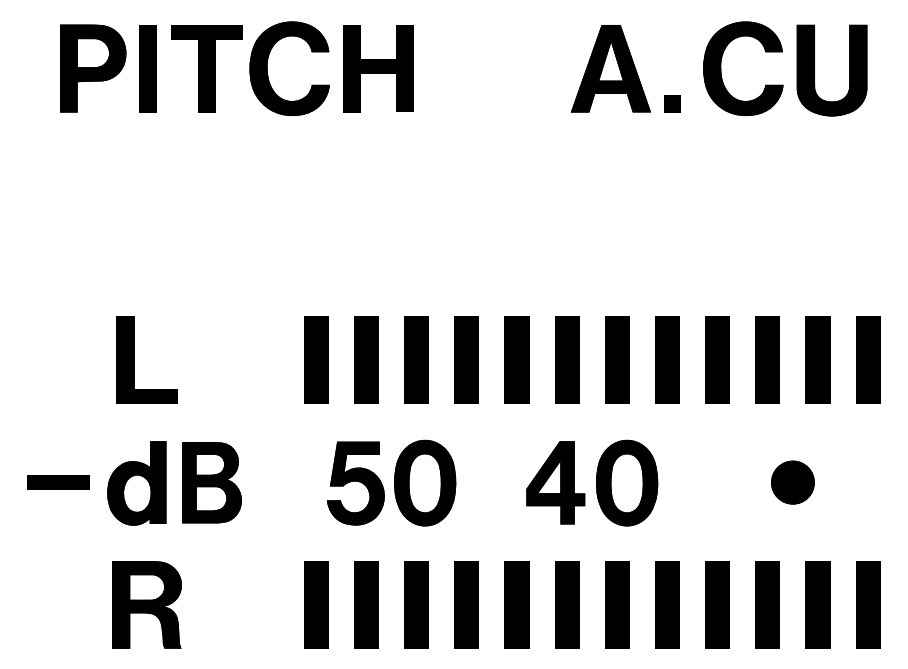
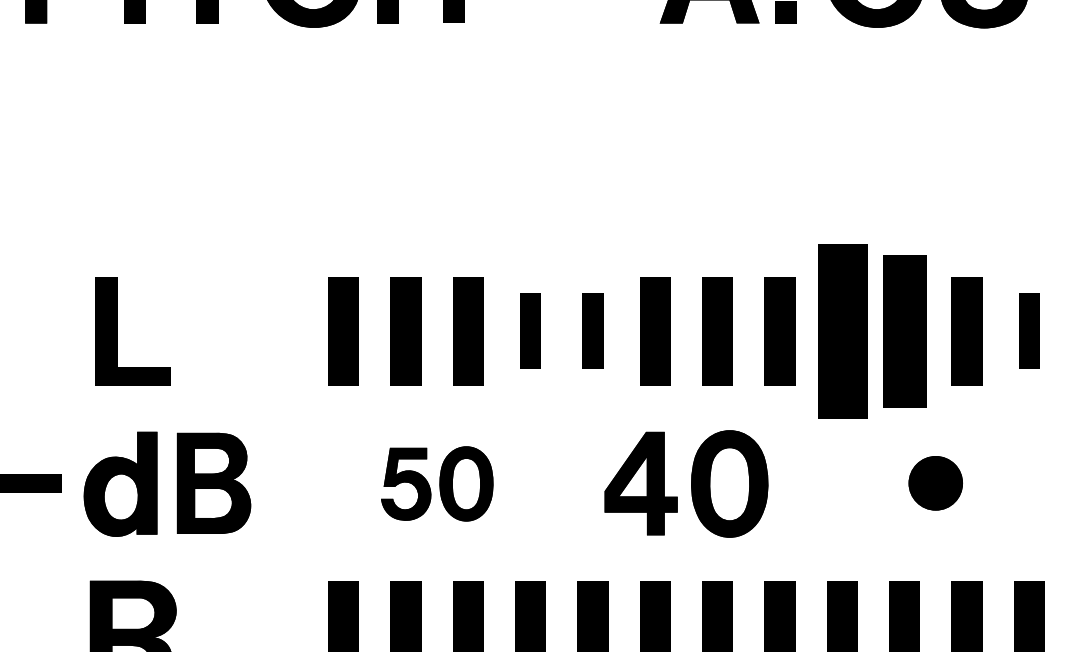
part: (466, 359) -> (530, 330), size x0.7
part: (516, 359) -> (592, 330), size x0.7
part: (717, 359) -> (842, 330), size x1.6
part: (767, 359) -> (904, 330), size x1.4
part: (868, 359) -> (1029, 330), size x0.7
part: (391, 482) -> (437, 483), size x0.7

